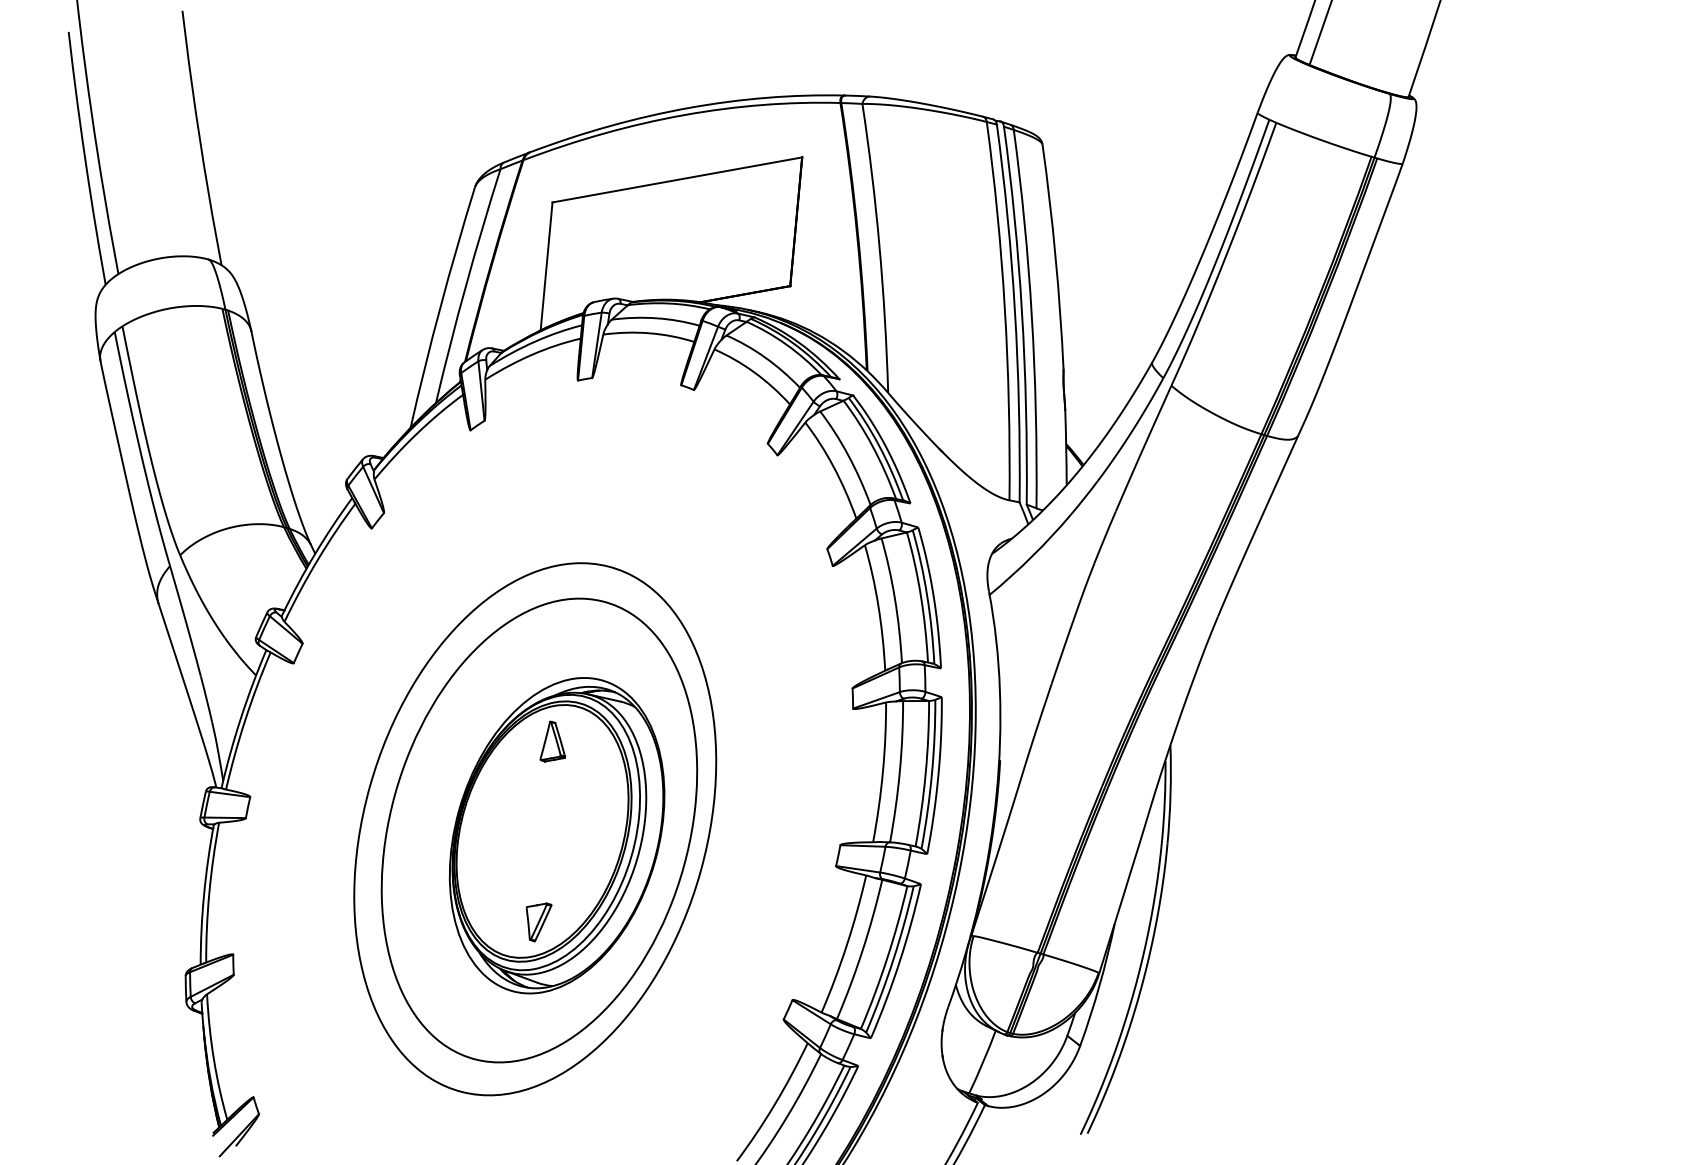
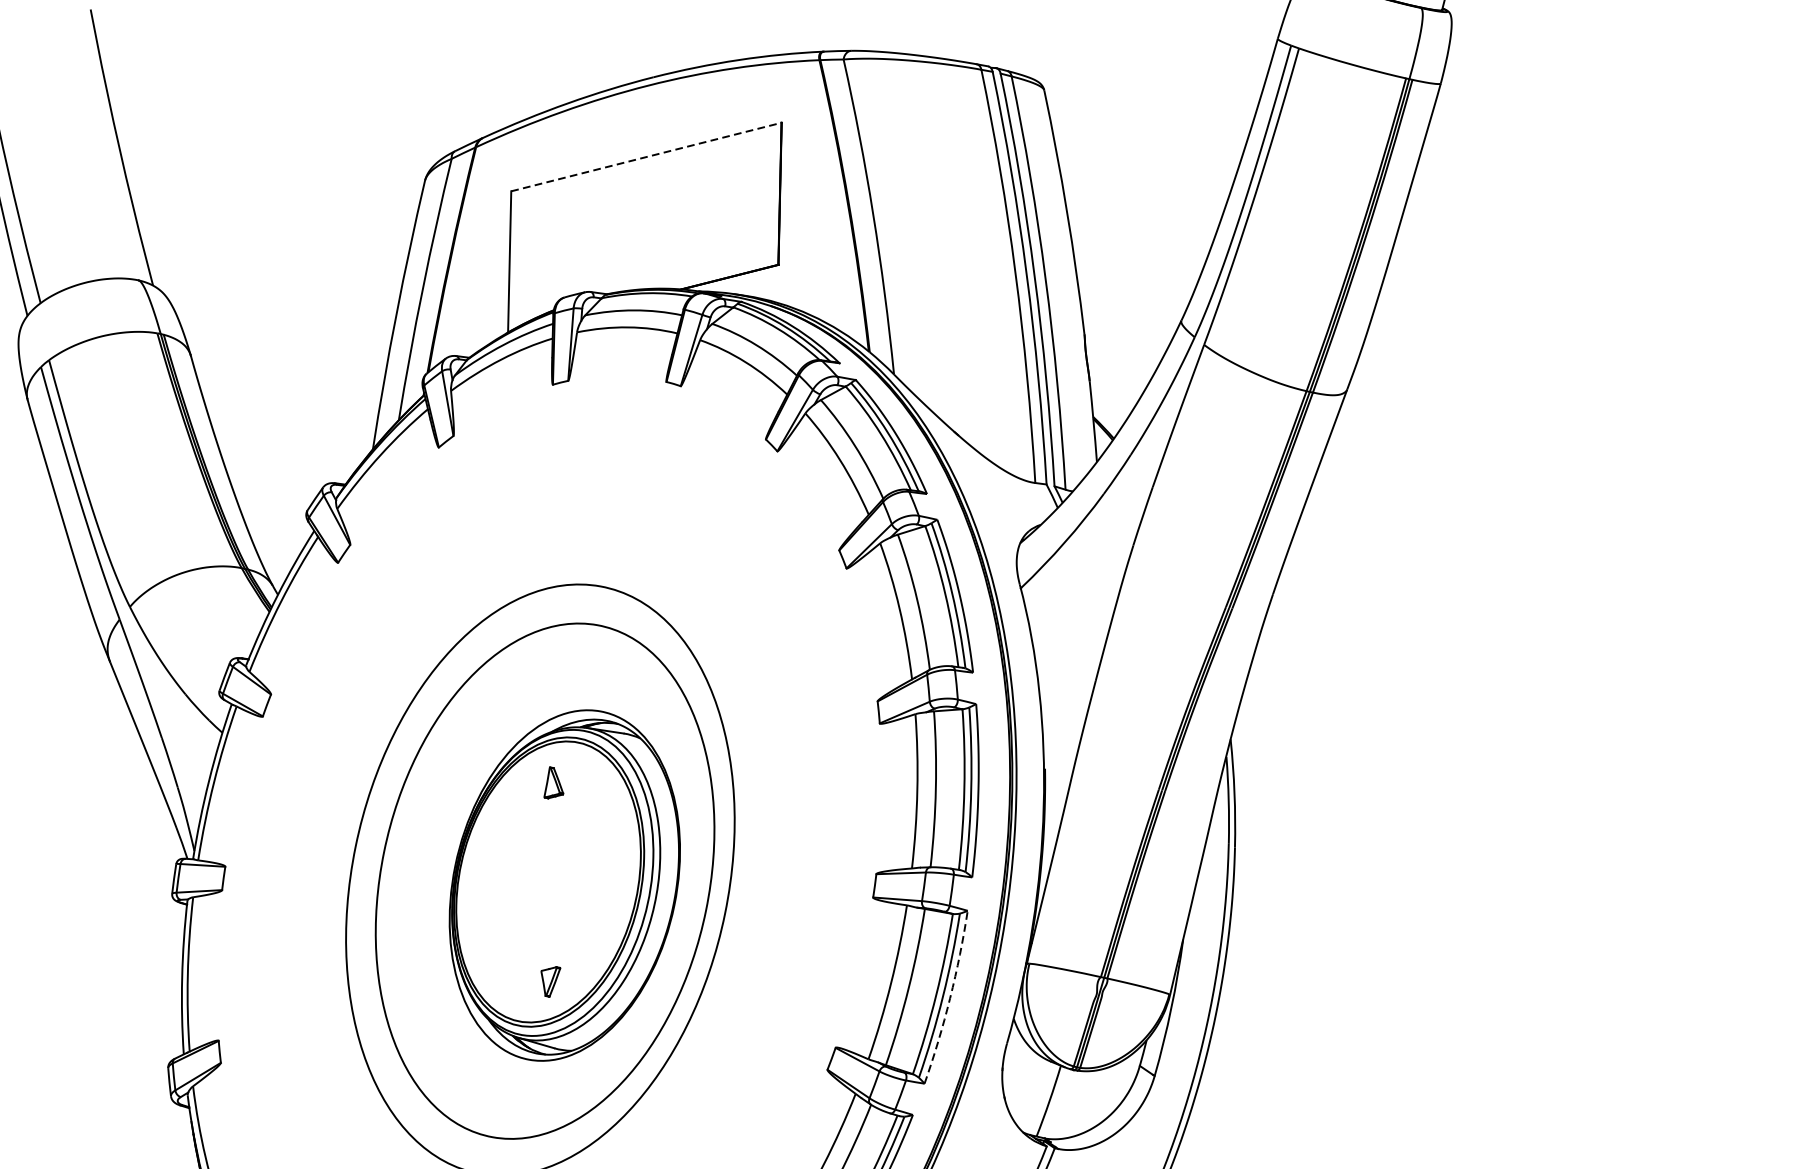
line: (677, 179) -> (646, 156), solid -> dashed
part: (552, 741) -> (552, 782), size x0.7
part: (538, 922) -> (551, 982), size x0.7
arc: (899, 962) -> (950, 998), solid -> dashed

